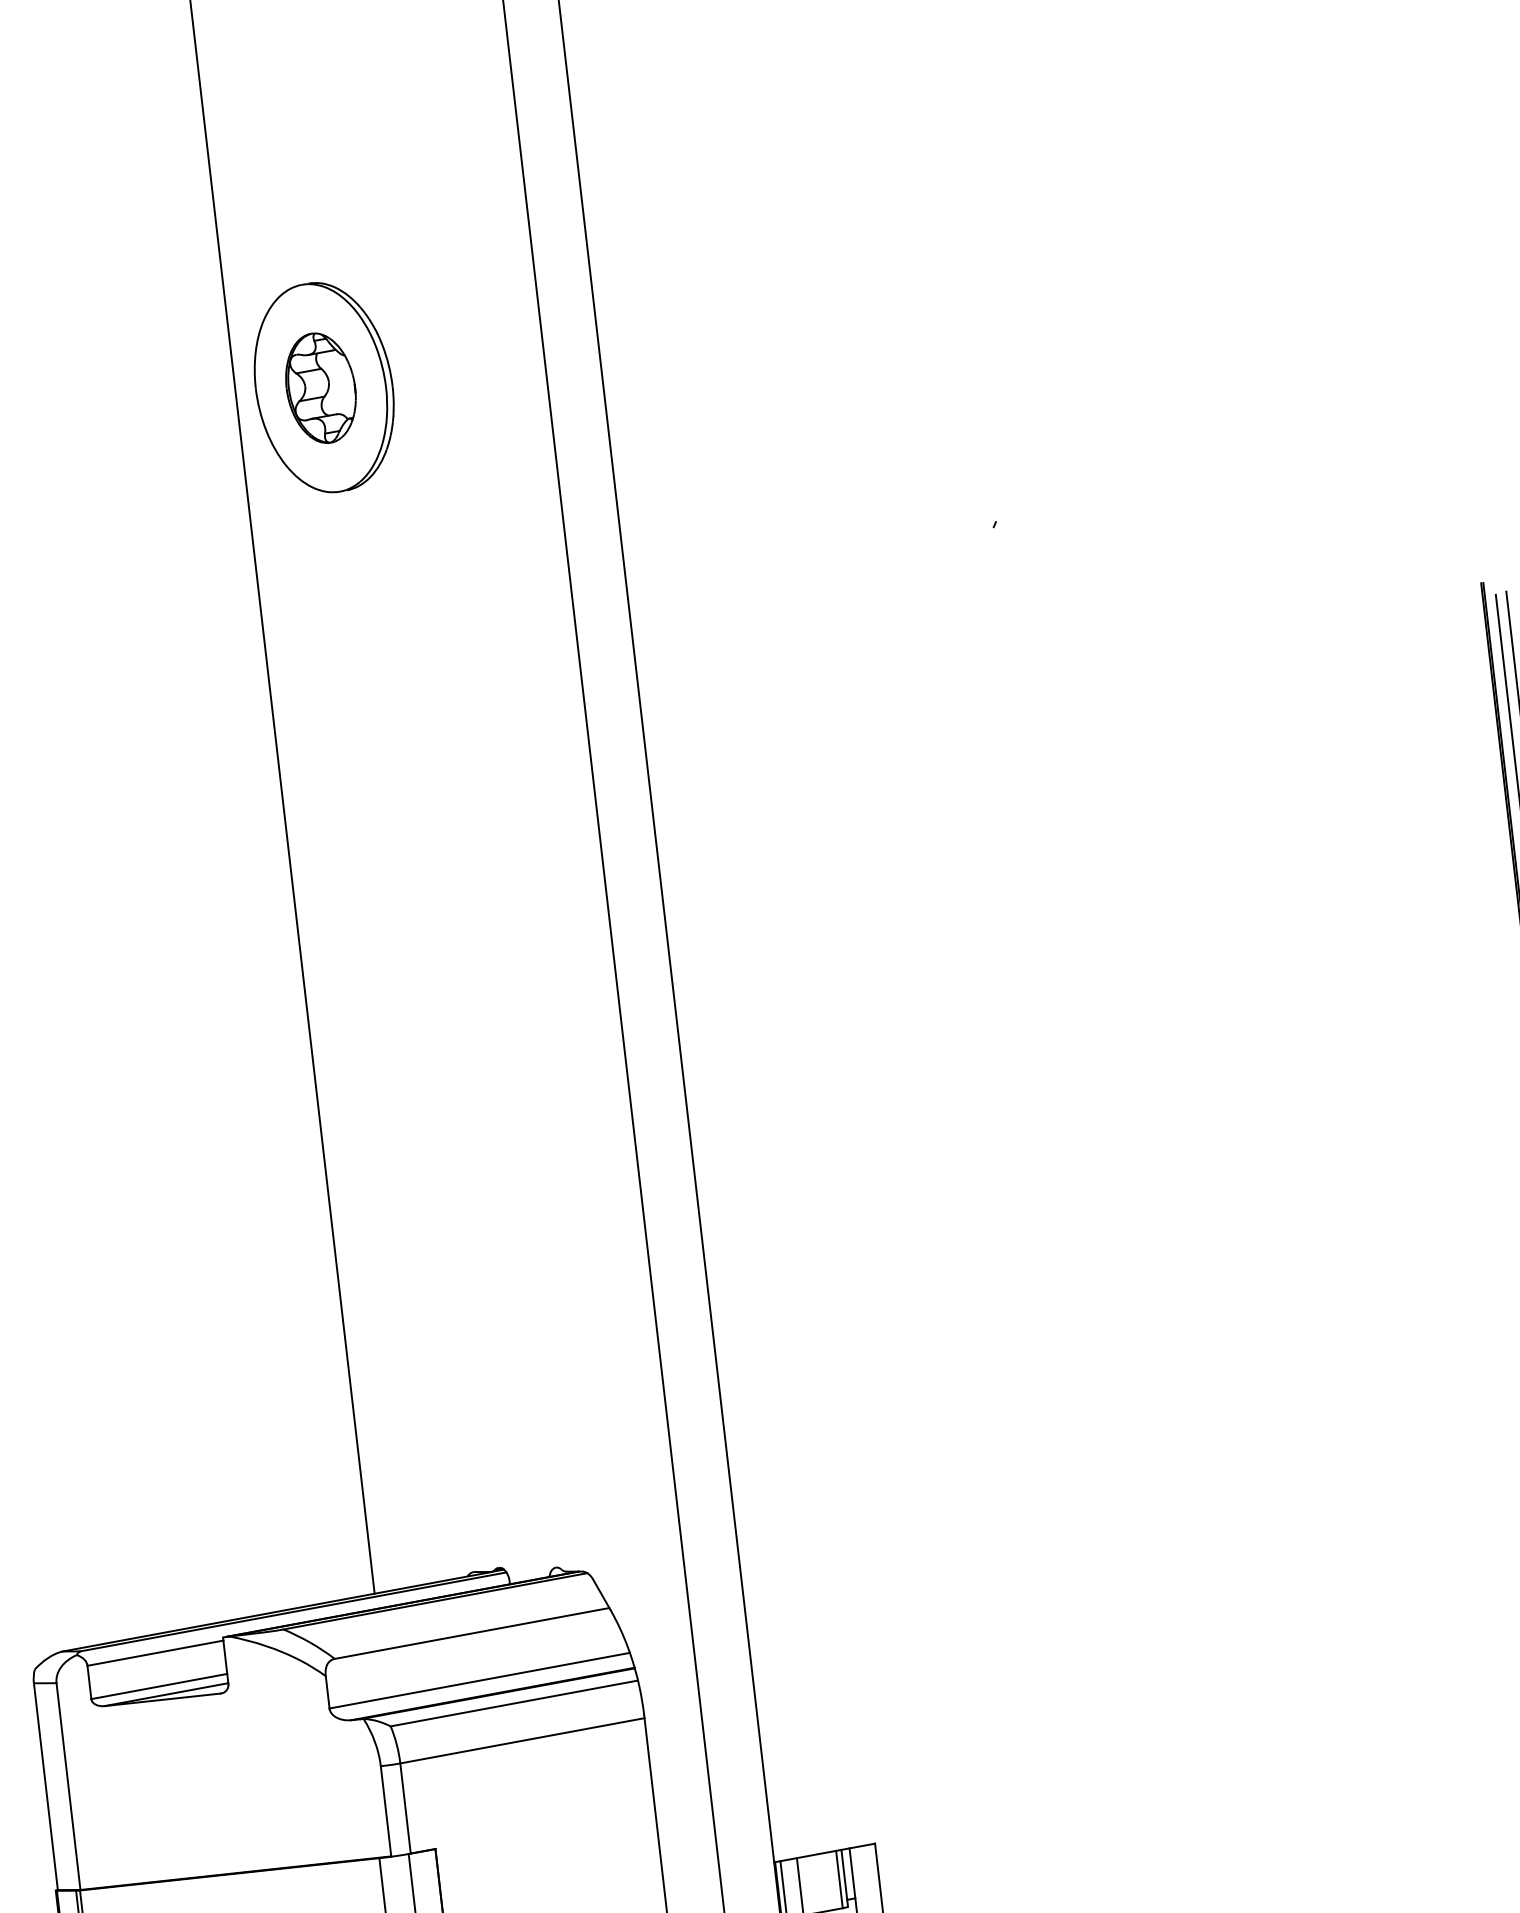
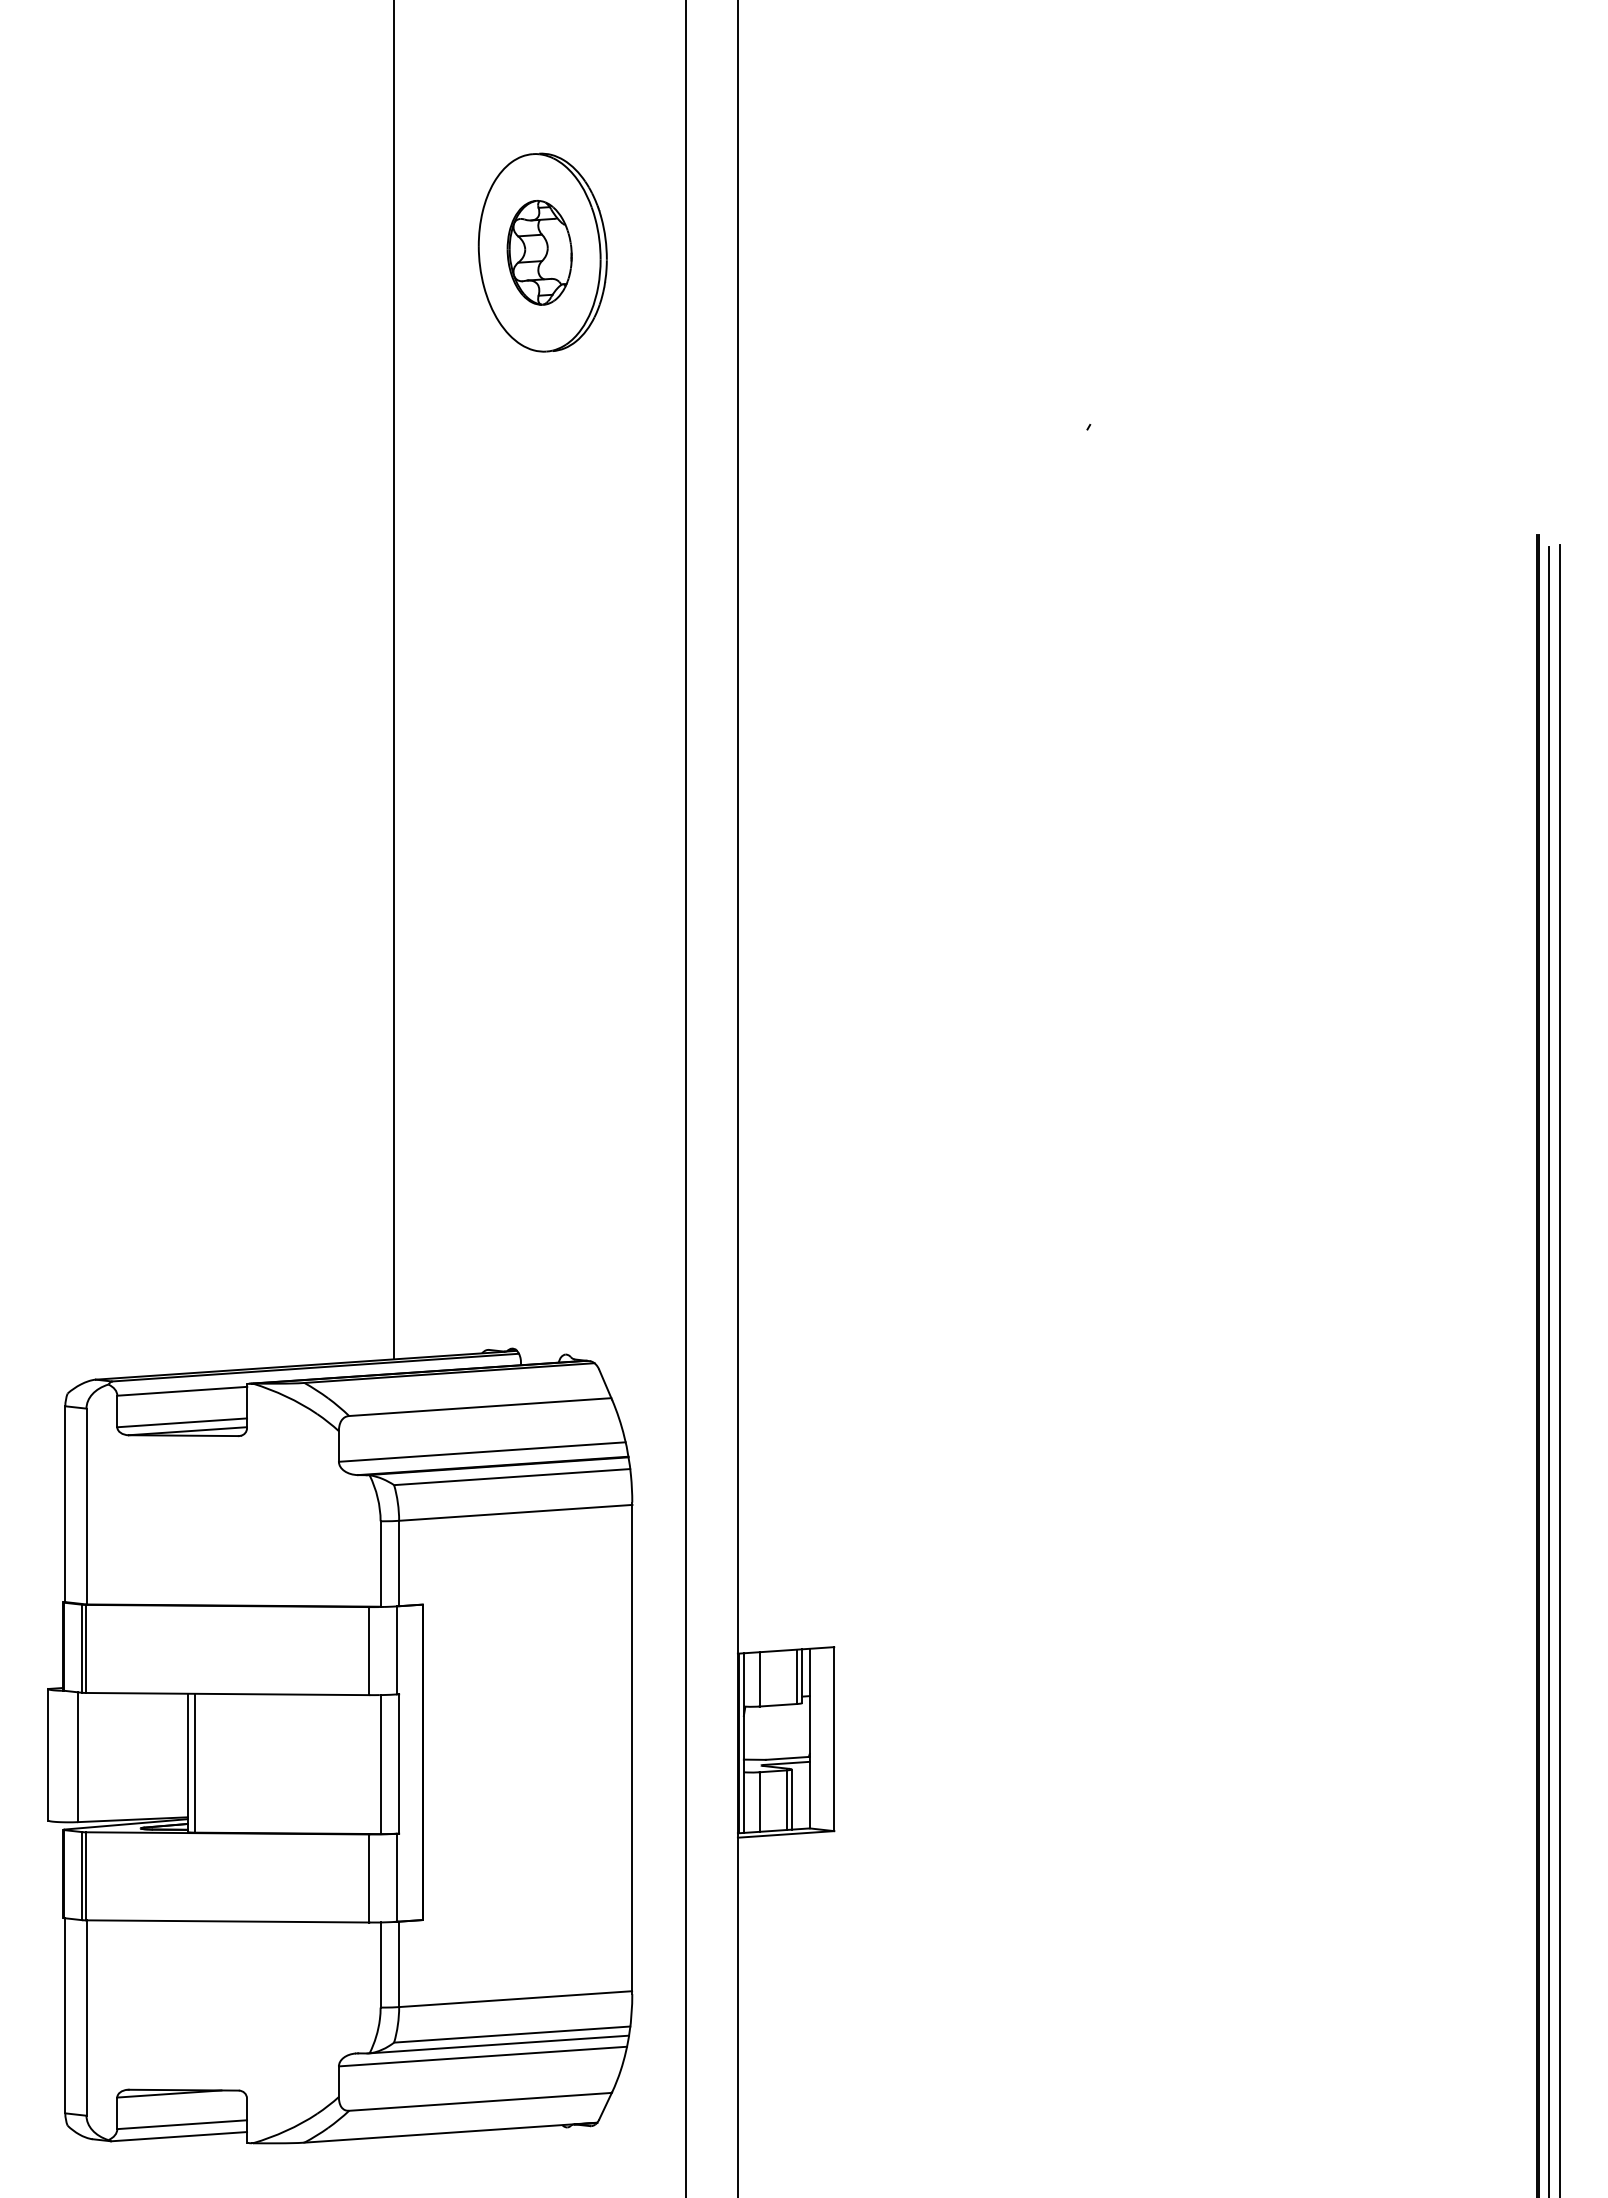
part: (323, 387) -> (542, 252), moved

